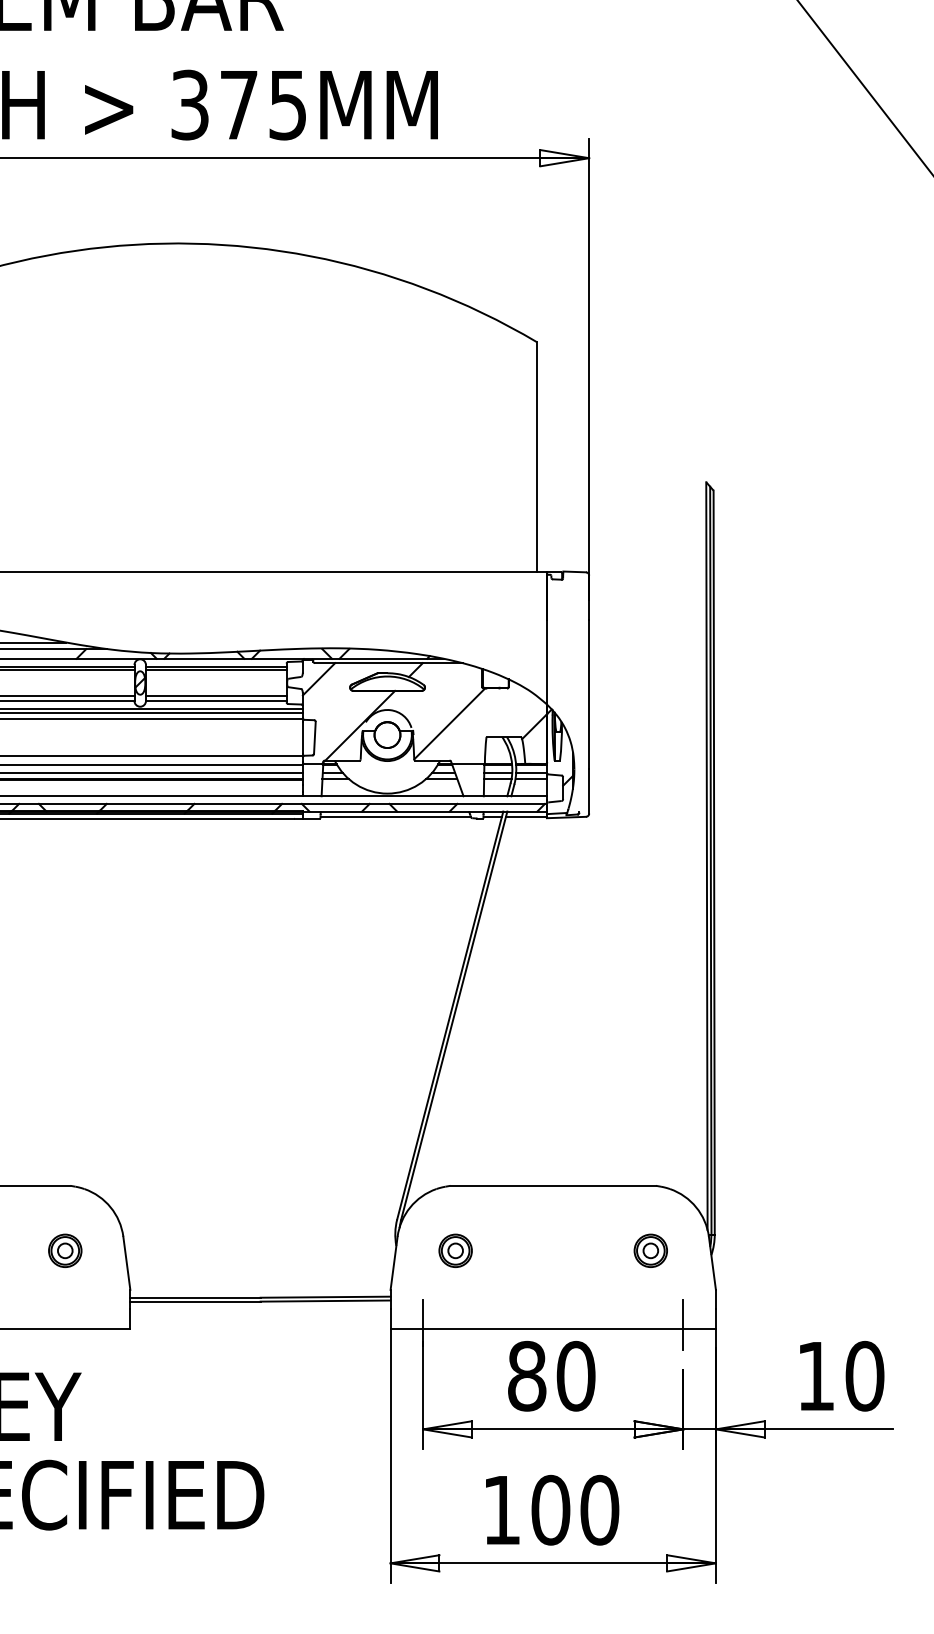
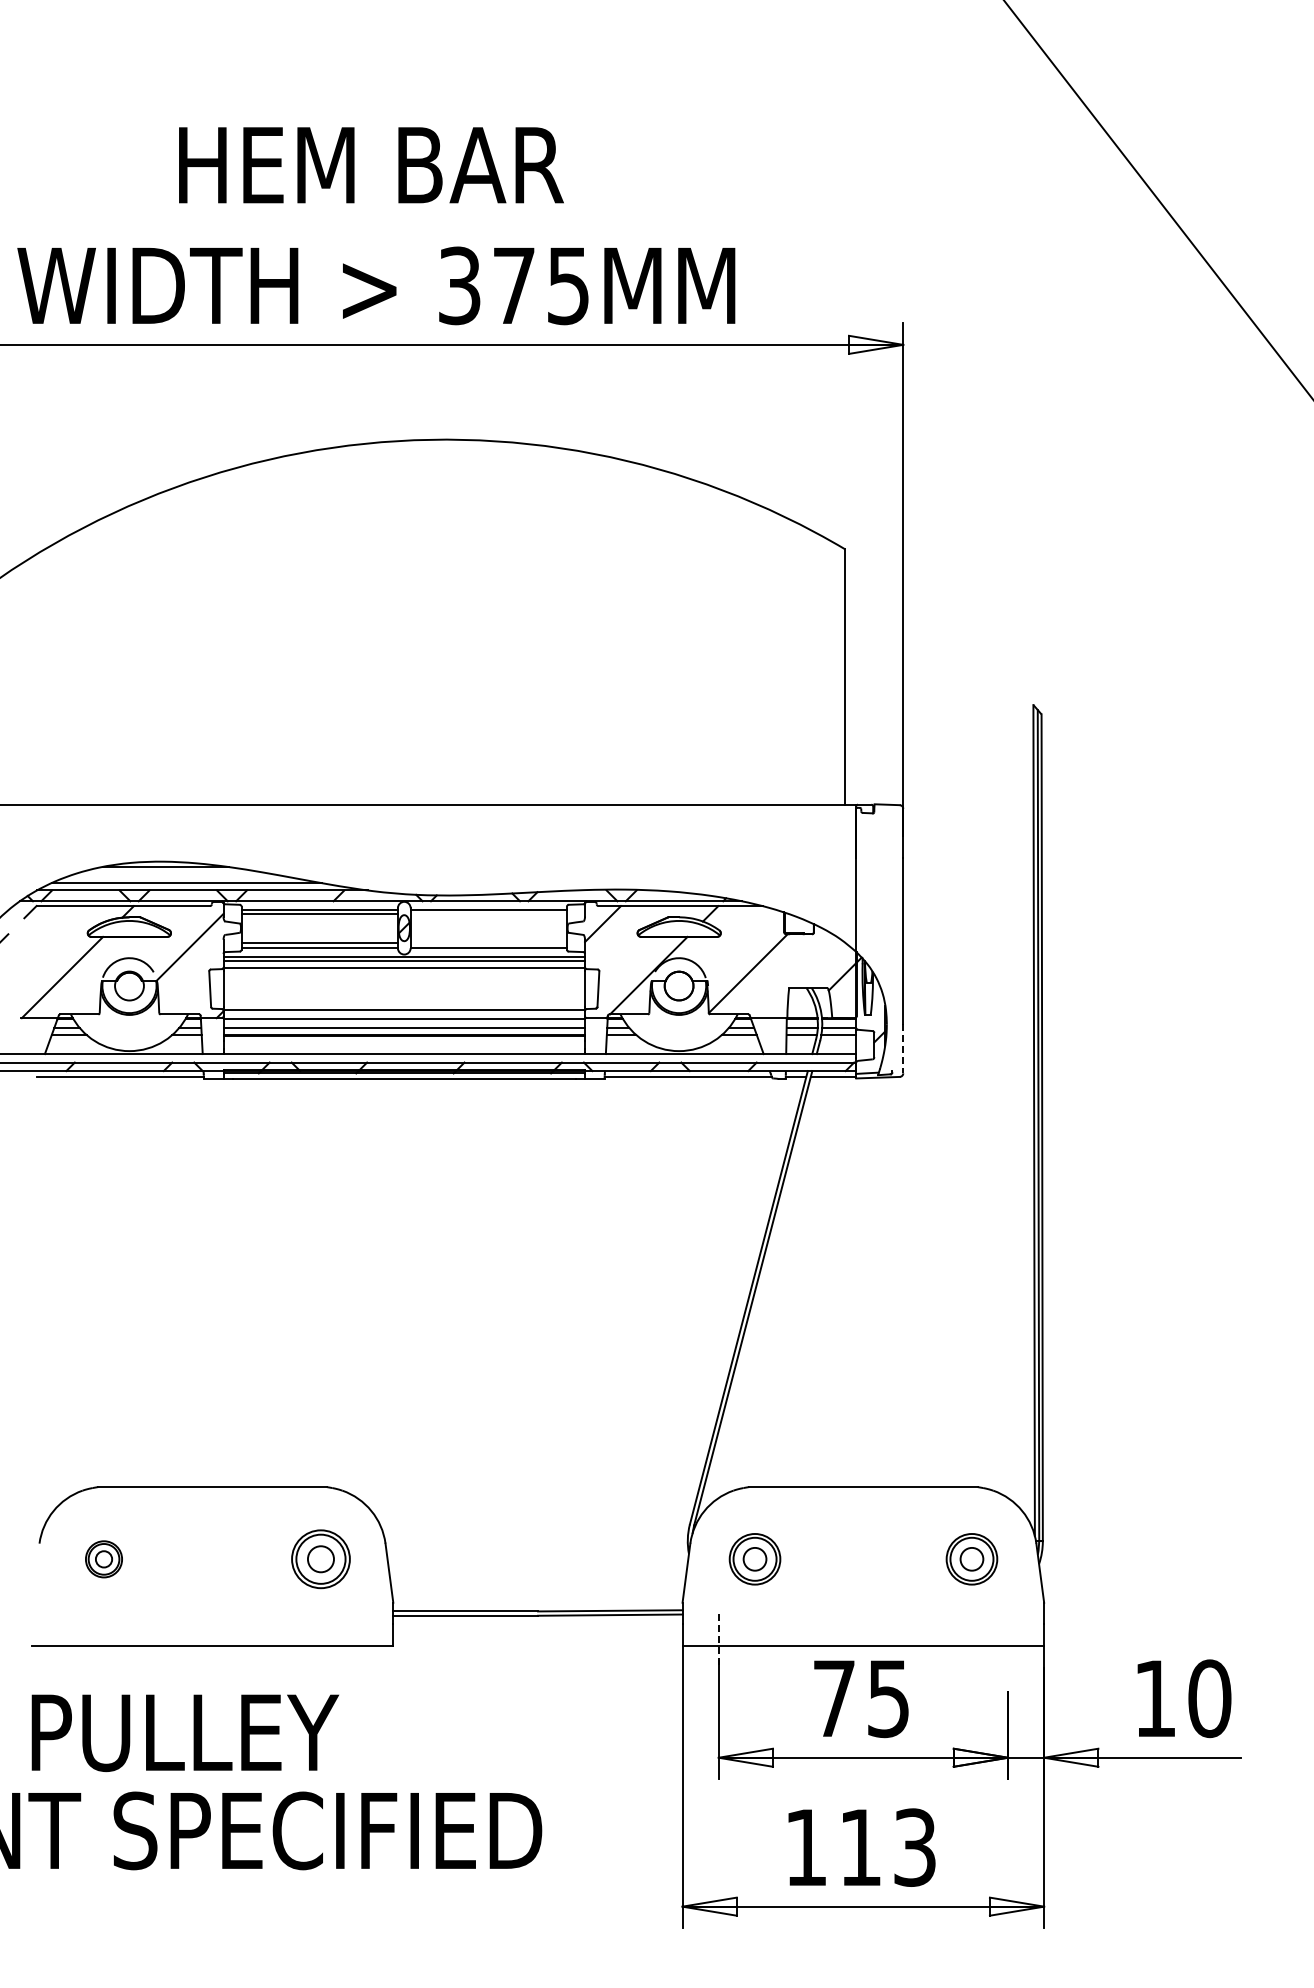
line: (216, 669) -> (488, 913), removed
line: (216, 695) -> (488, 942), removed
line: (589, 791) -> (903, 1048), solid -> dashed
part: (64, 1251) -> (320, 1559), size x1.6
part: (455, 1251) -> (754, 1559), size x1.4
part: (650, 1251) -> (971, 1559), size x1.4
line: (422, 1322) -> (718, 1639), solid -> dashed
line: (682, 1324) -> (1007, 1641), removed
text: (551, 1376) -> (861, 1698), 80 -> 75
text: (574, 1510) -> (887, 1847), 100 -> 113

